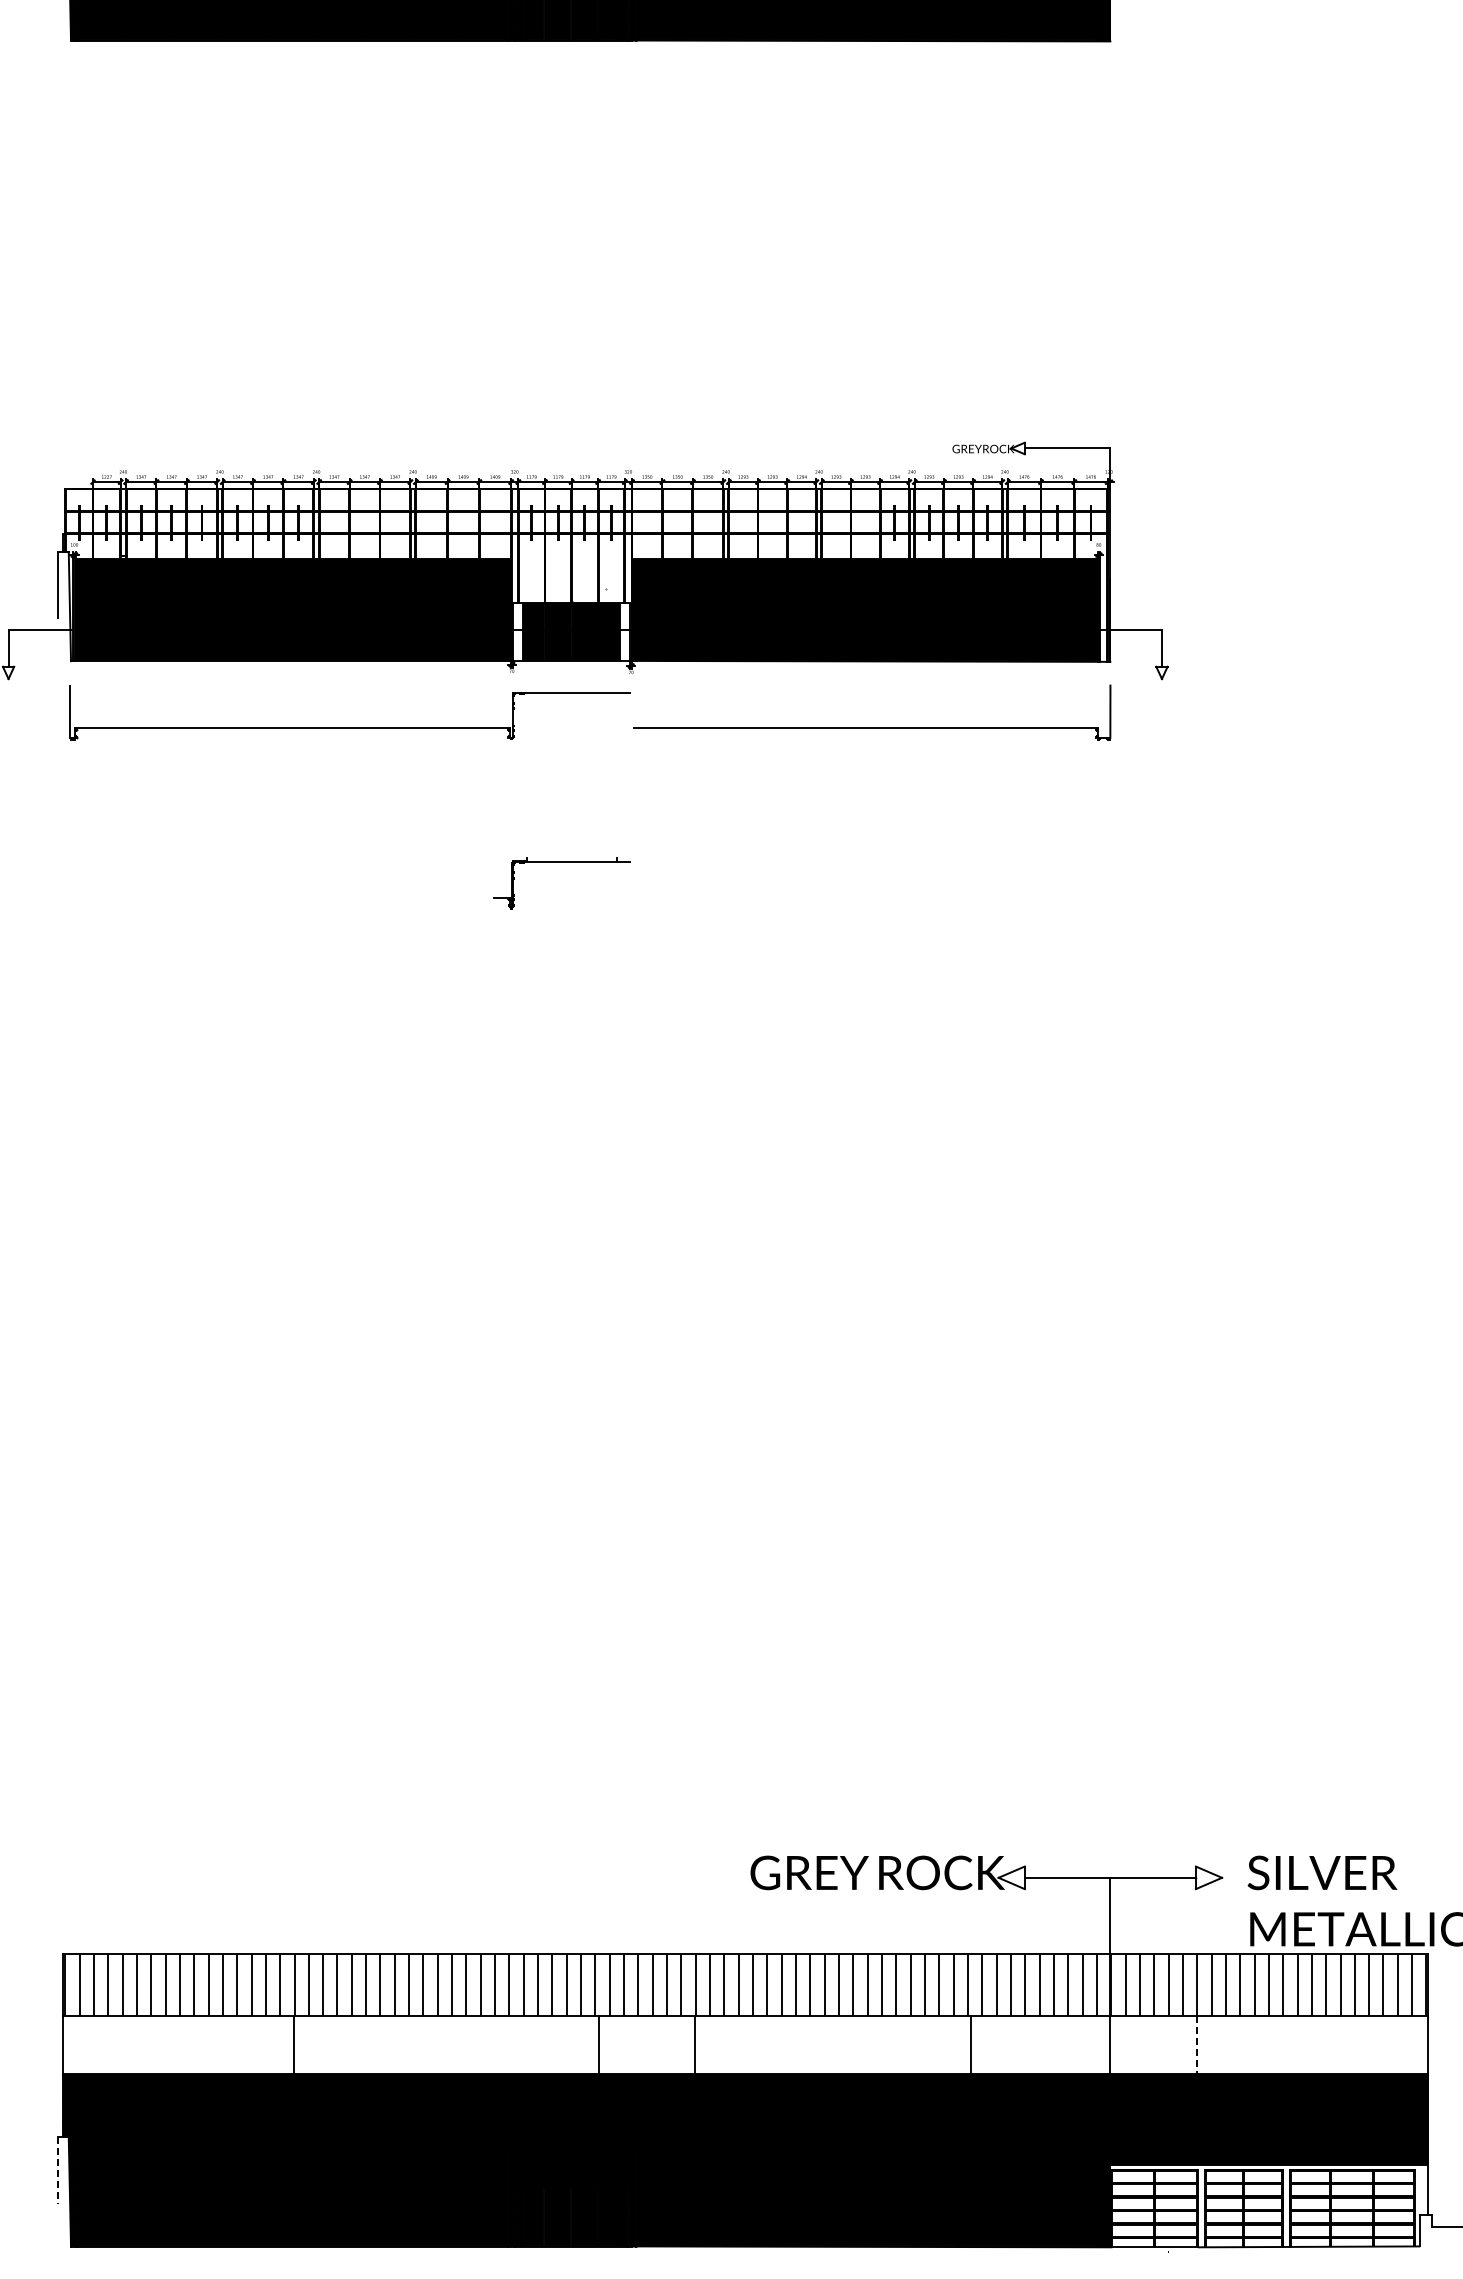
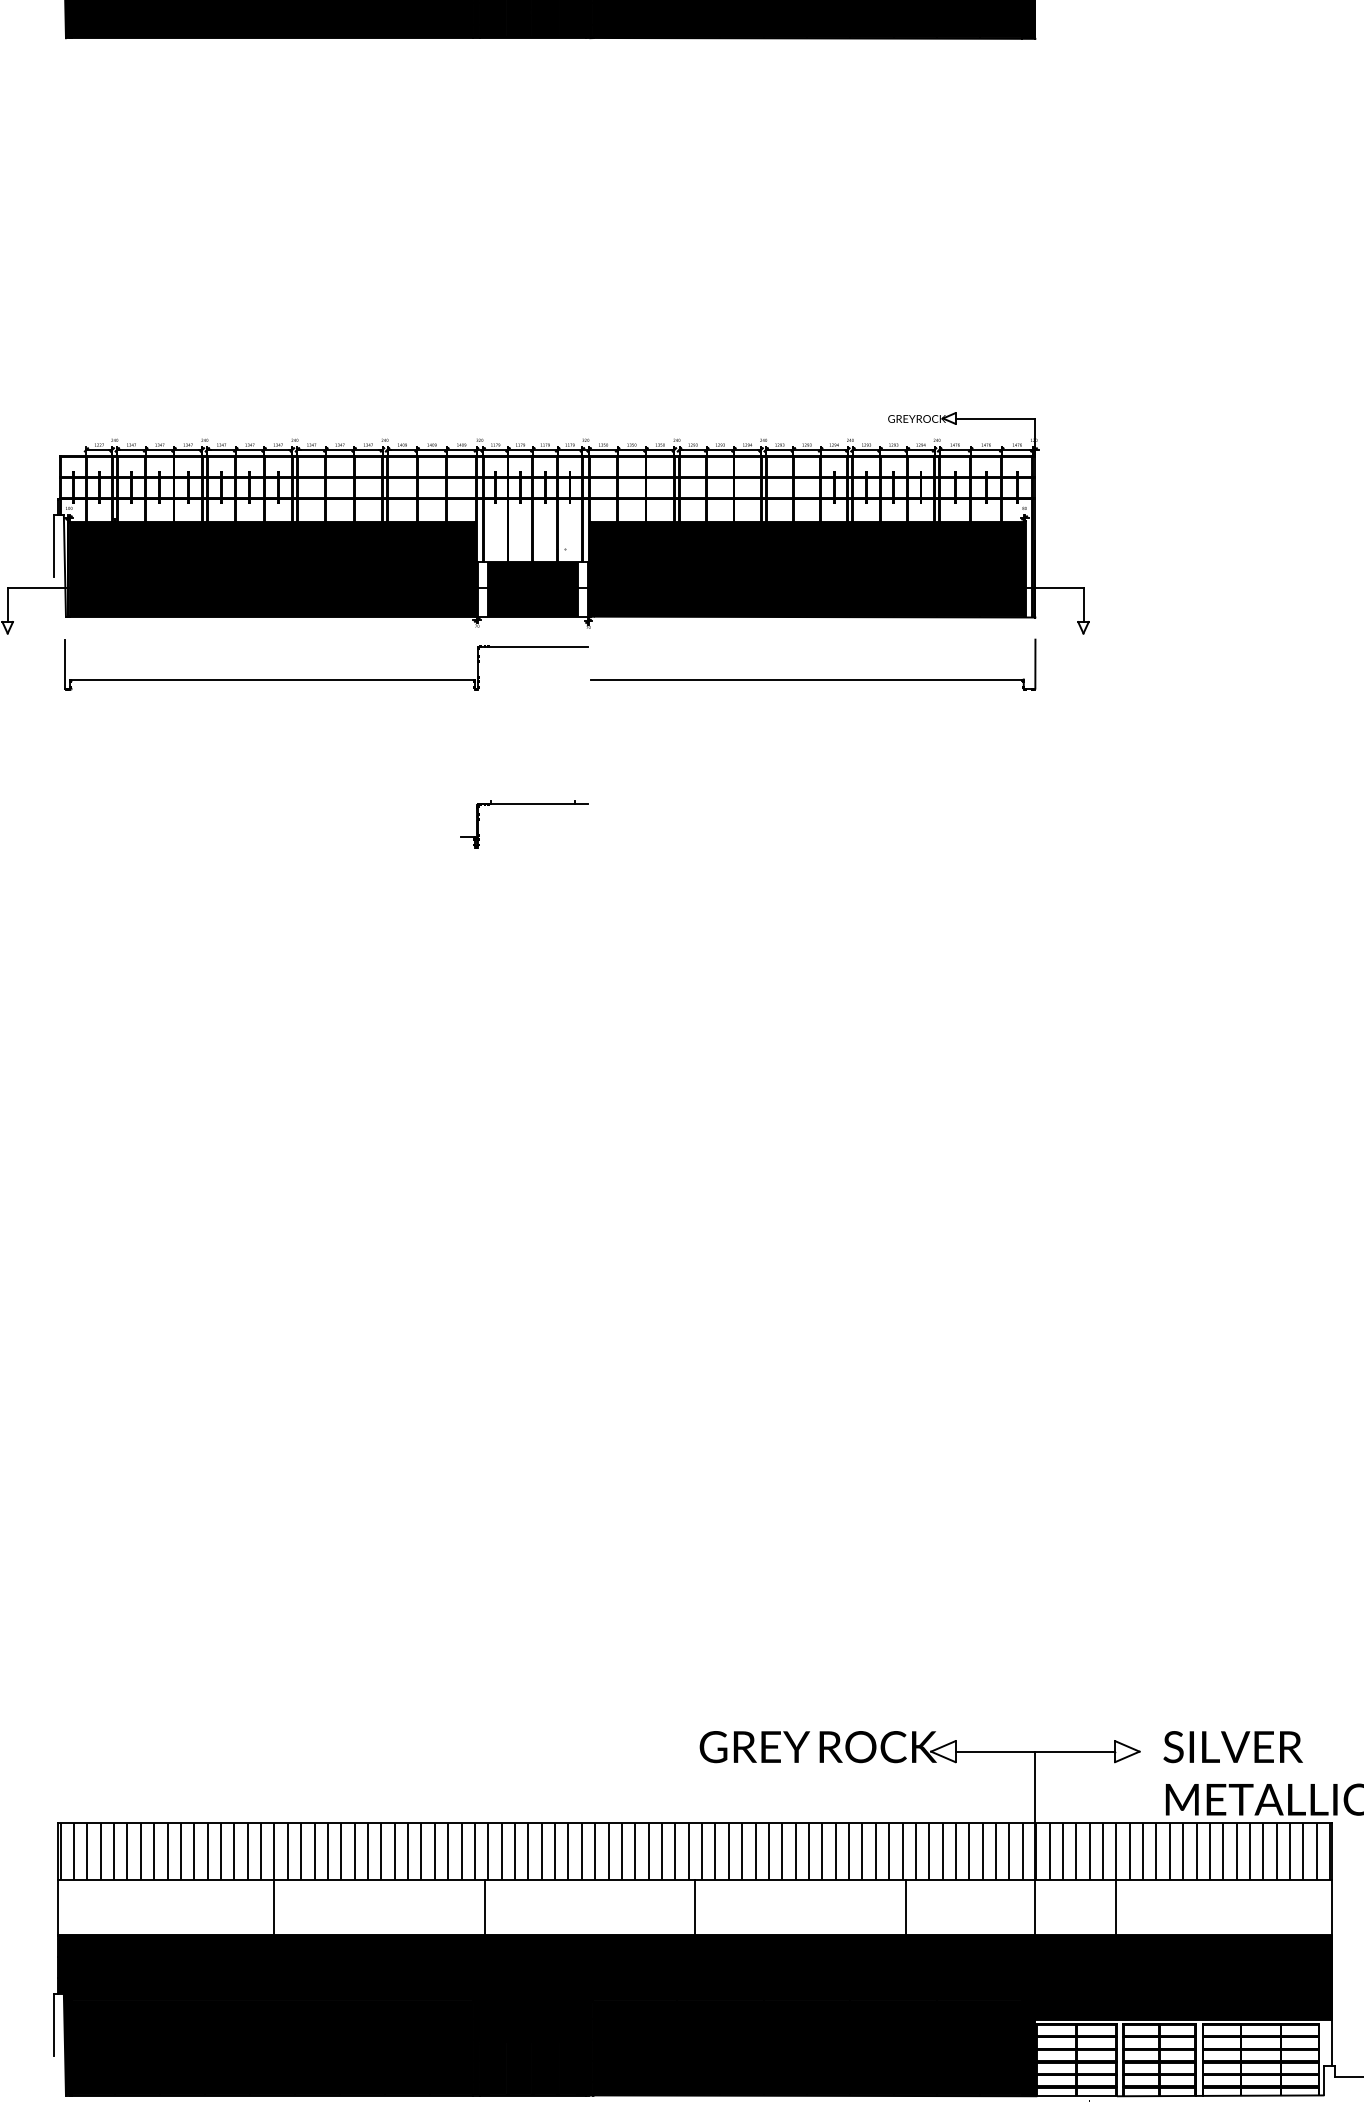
line: (599, 2044) -> (485, 1907), moved
line: (694, 2044) -> (695, 1907), moved
line: (1196, 2045) -> (1115, 1908), dashed -> solid
line: (58, 2171) -> (54, 2025), dashed -> solid

